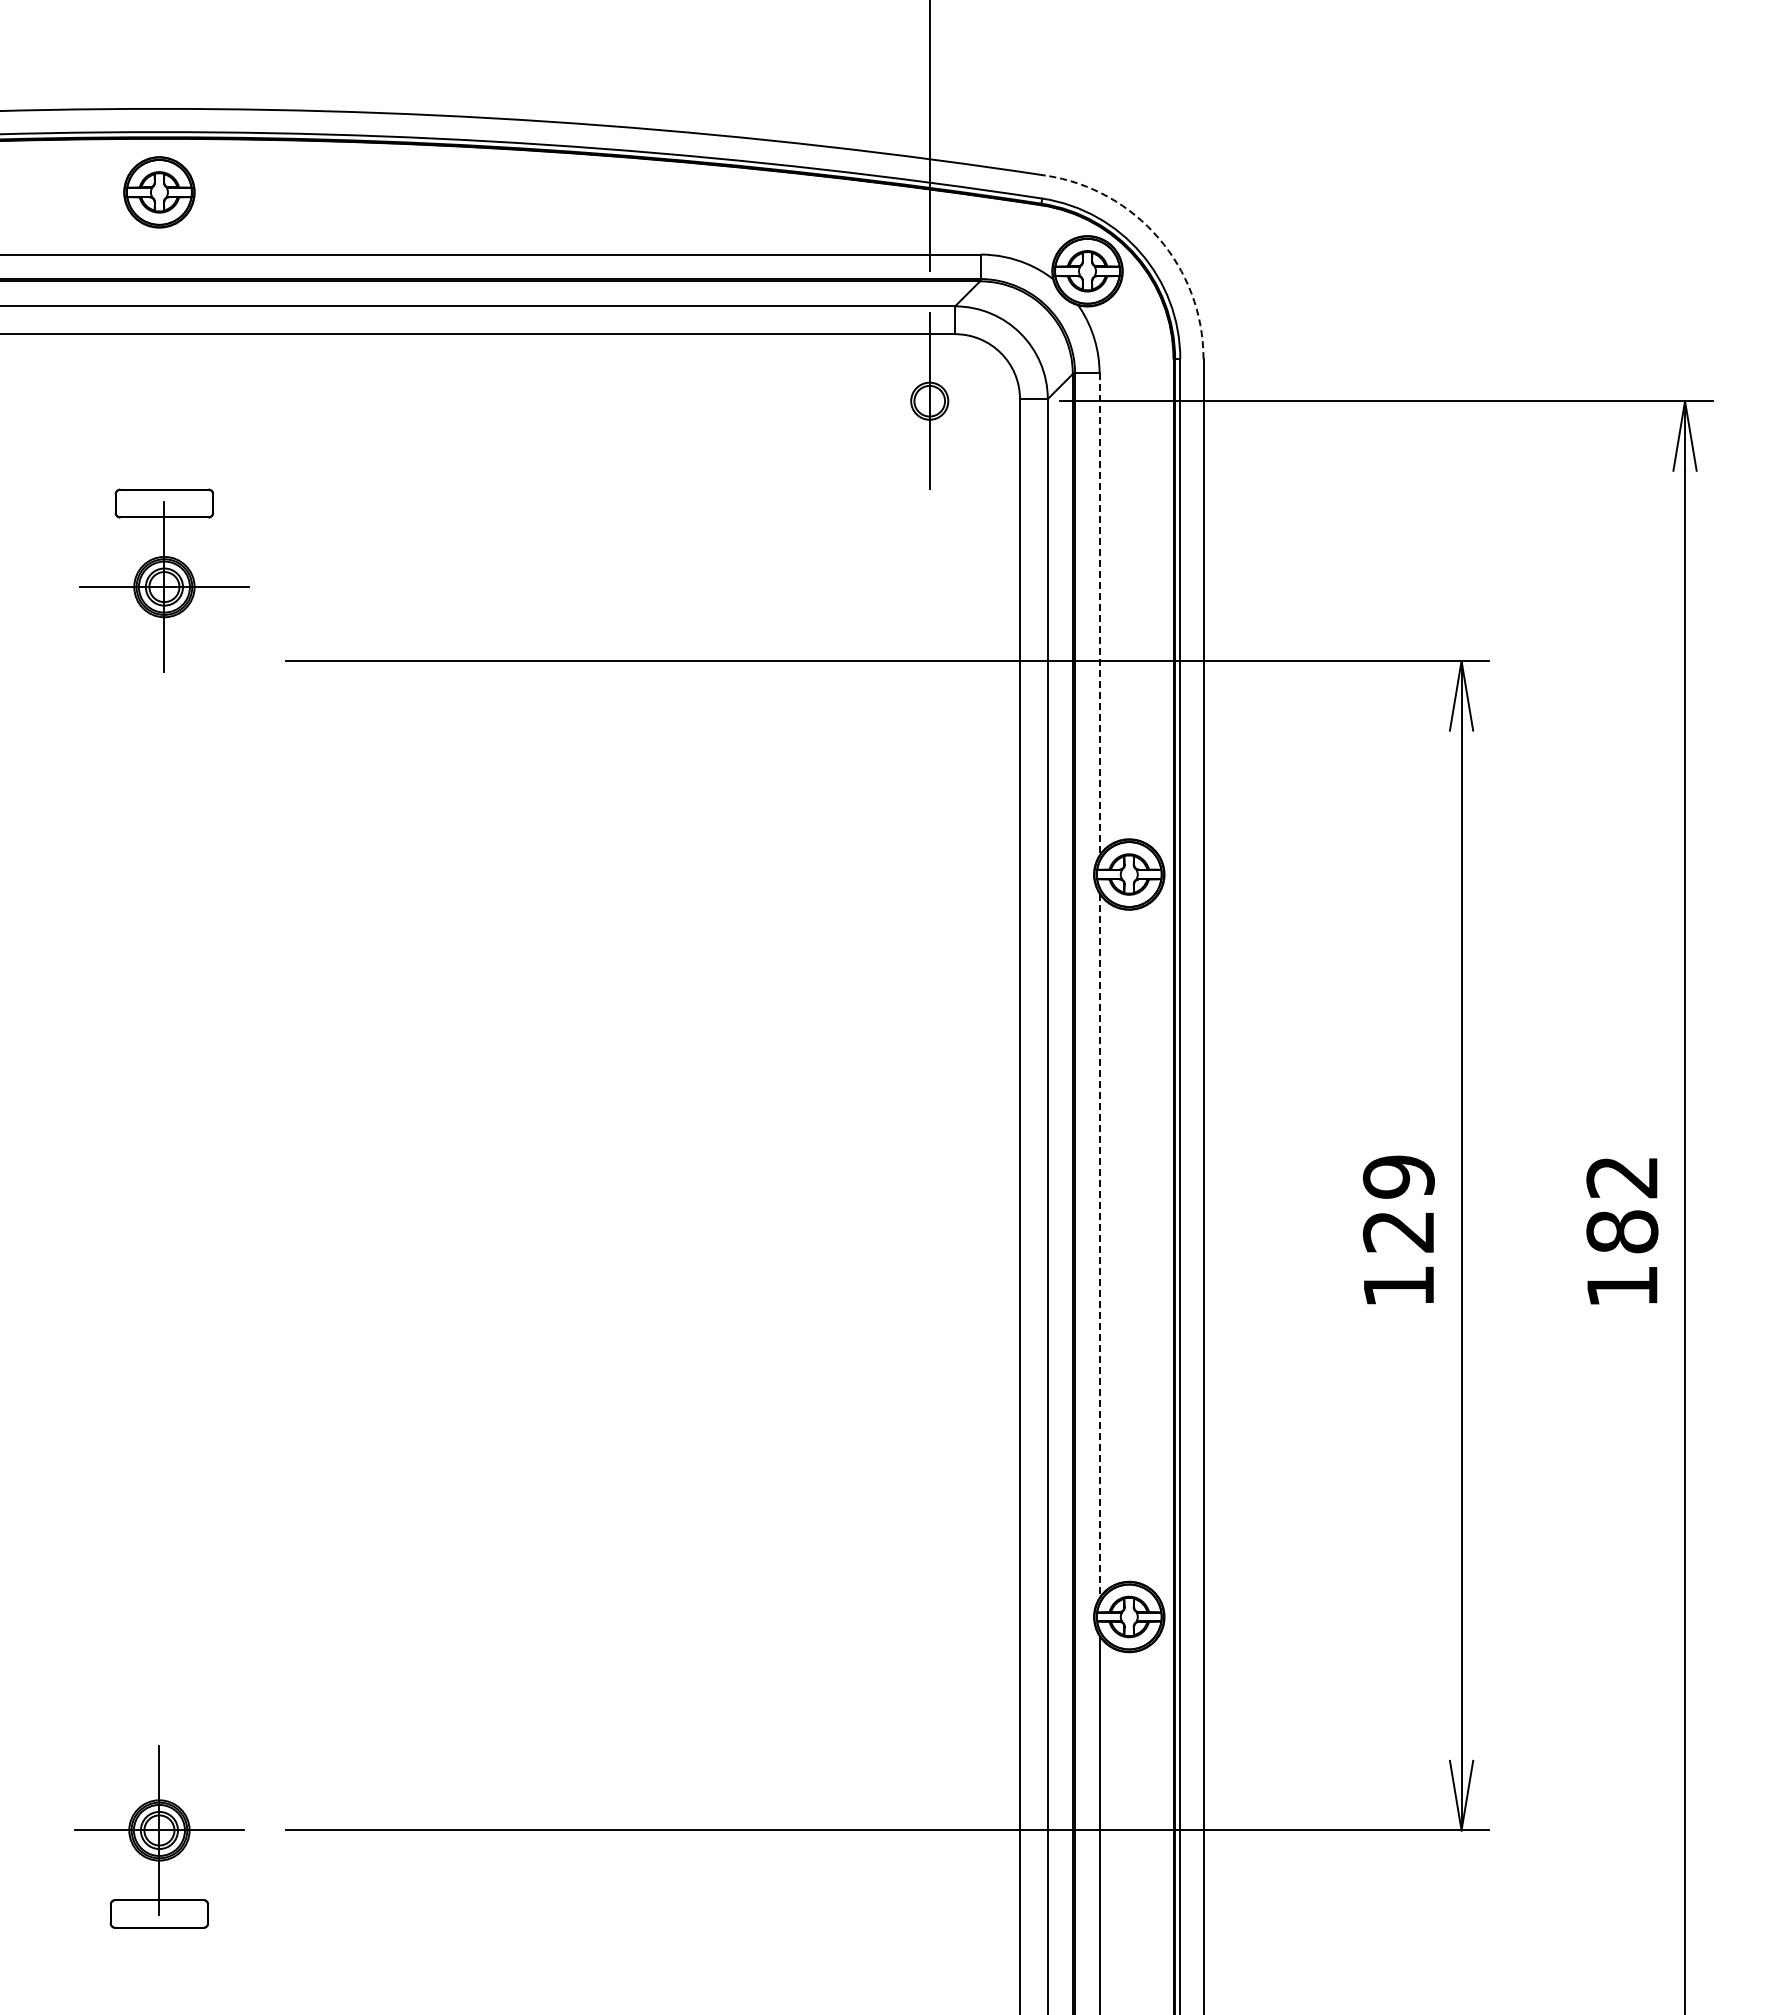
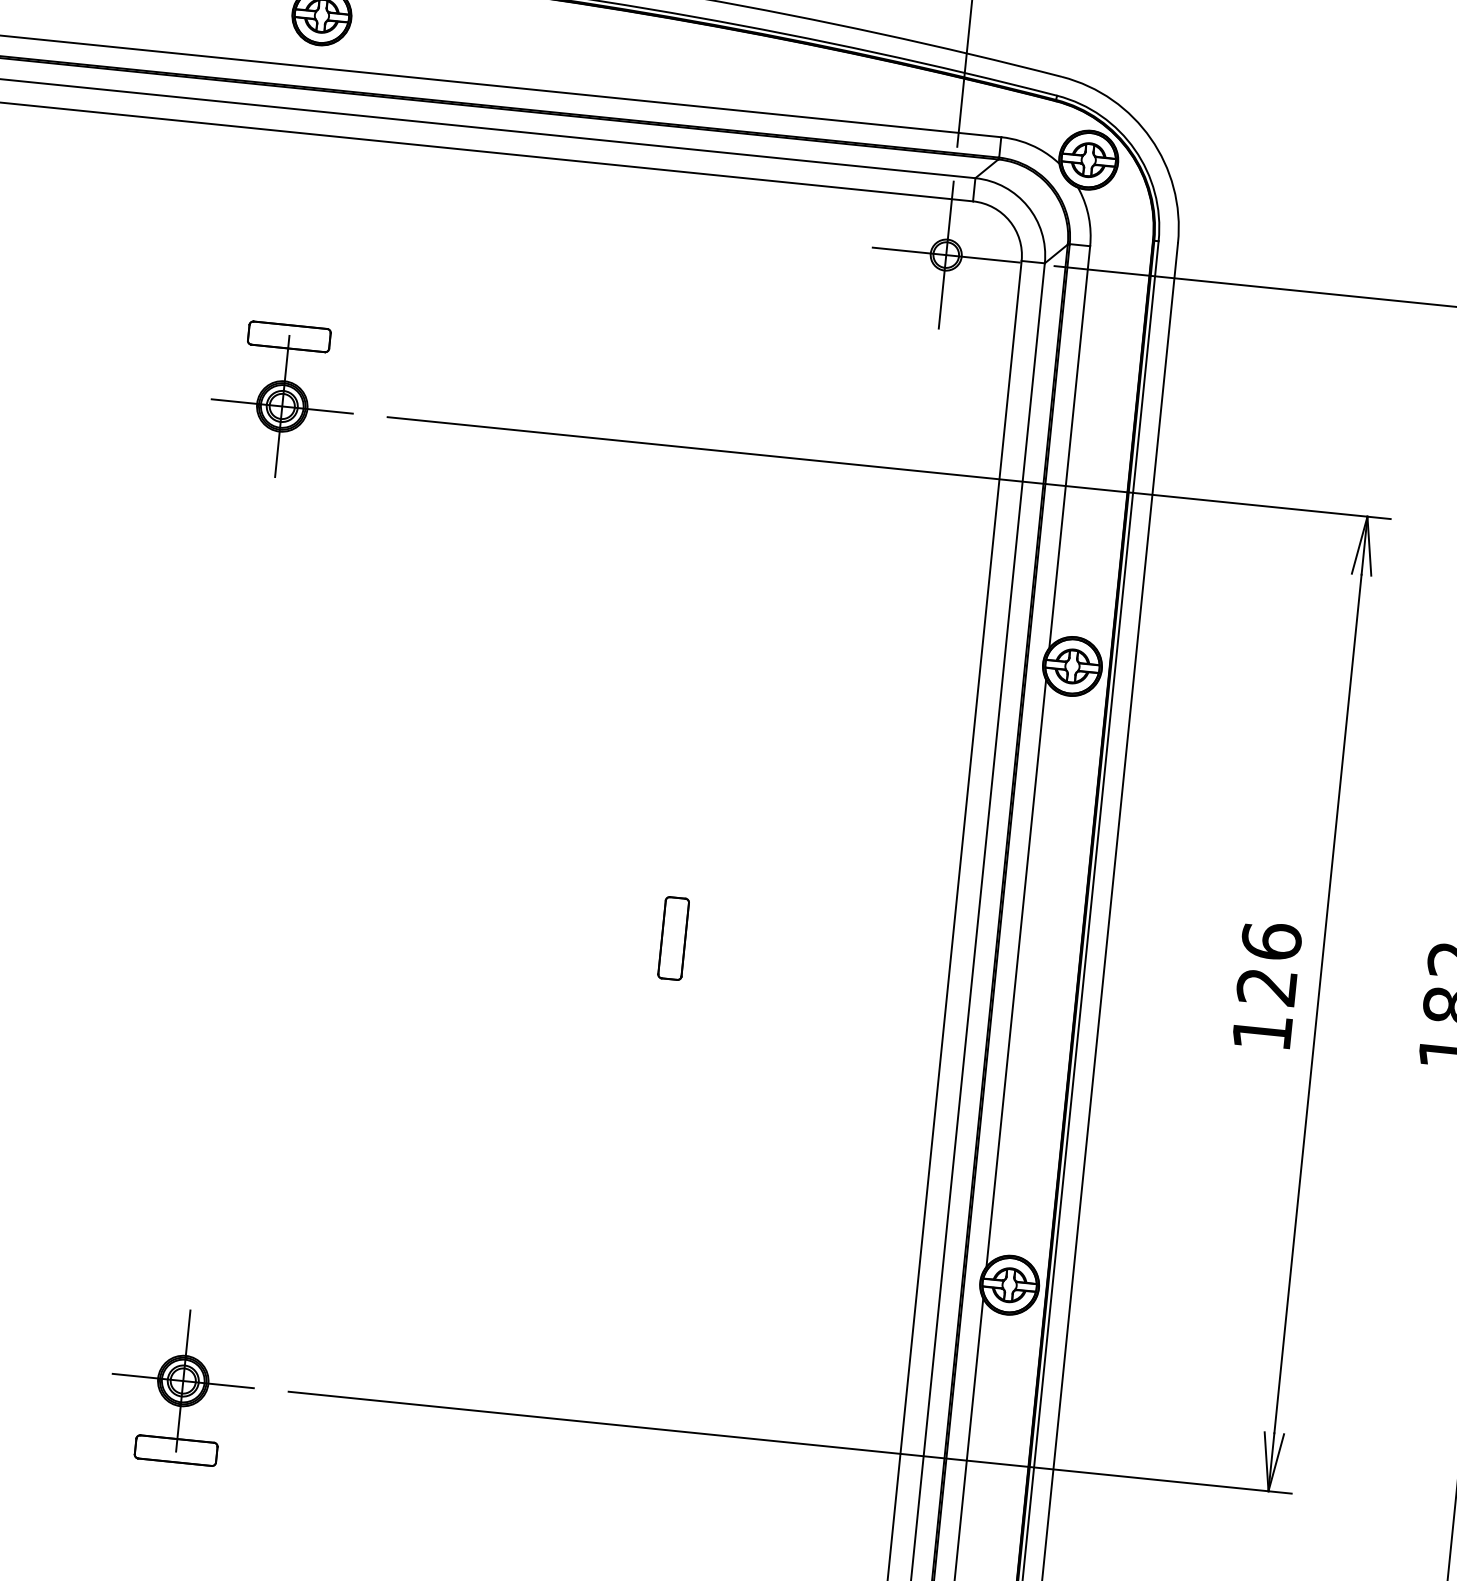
arc: (1158, 238) -> (1150, 138), dashed -> solid
line: (929, 401) -> (946, 255), added
part: (164, 580) -> (282, 400), moved
line: (1099, 614) -> (1069, 447), dashed -> solid
text: (1398, 1176) -> (1271, 940), 129 -> 126
part: (688, 1245) -> (673, 938), added
line: (1099, 1246) -> (1016, 973), dashed -> solid

